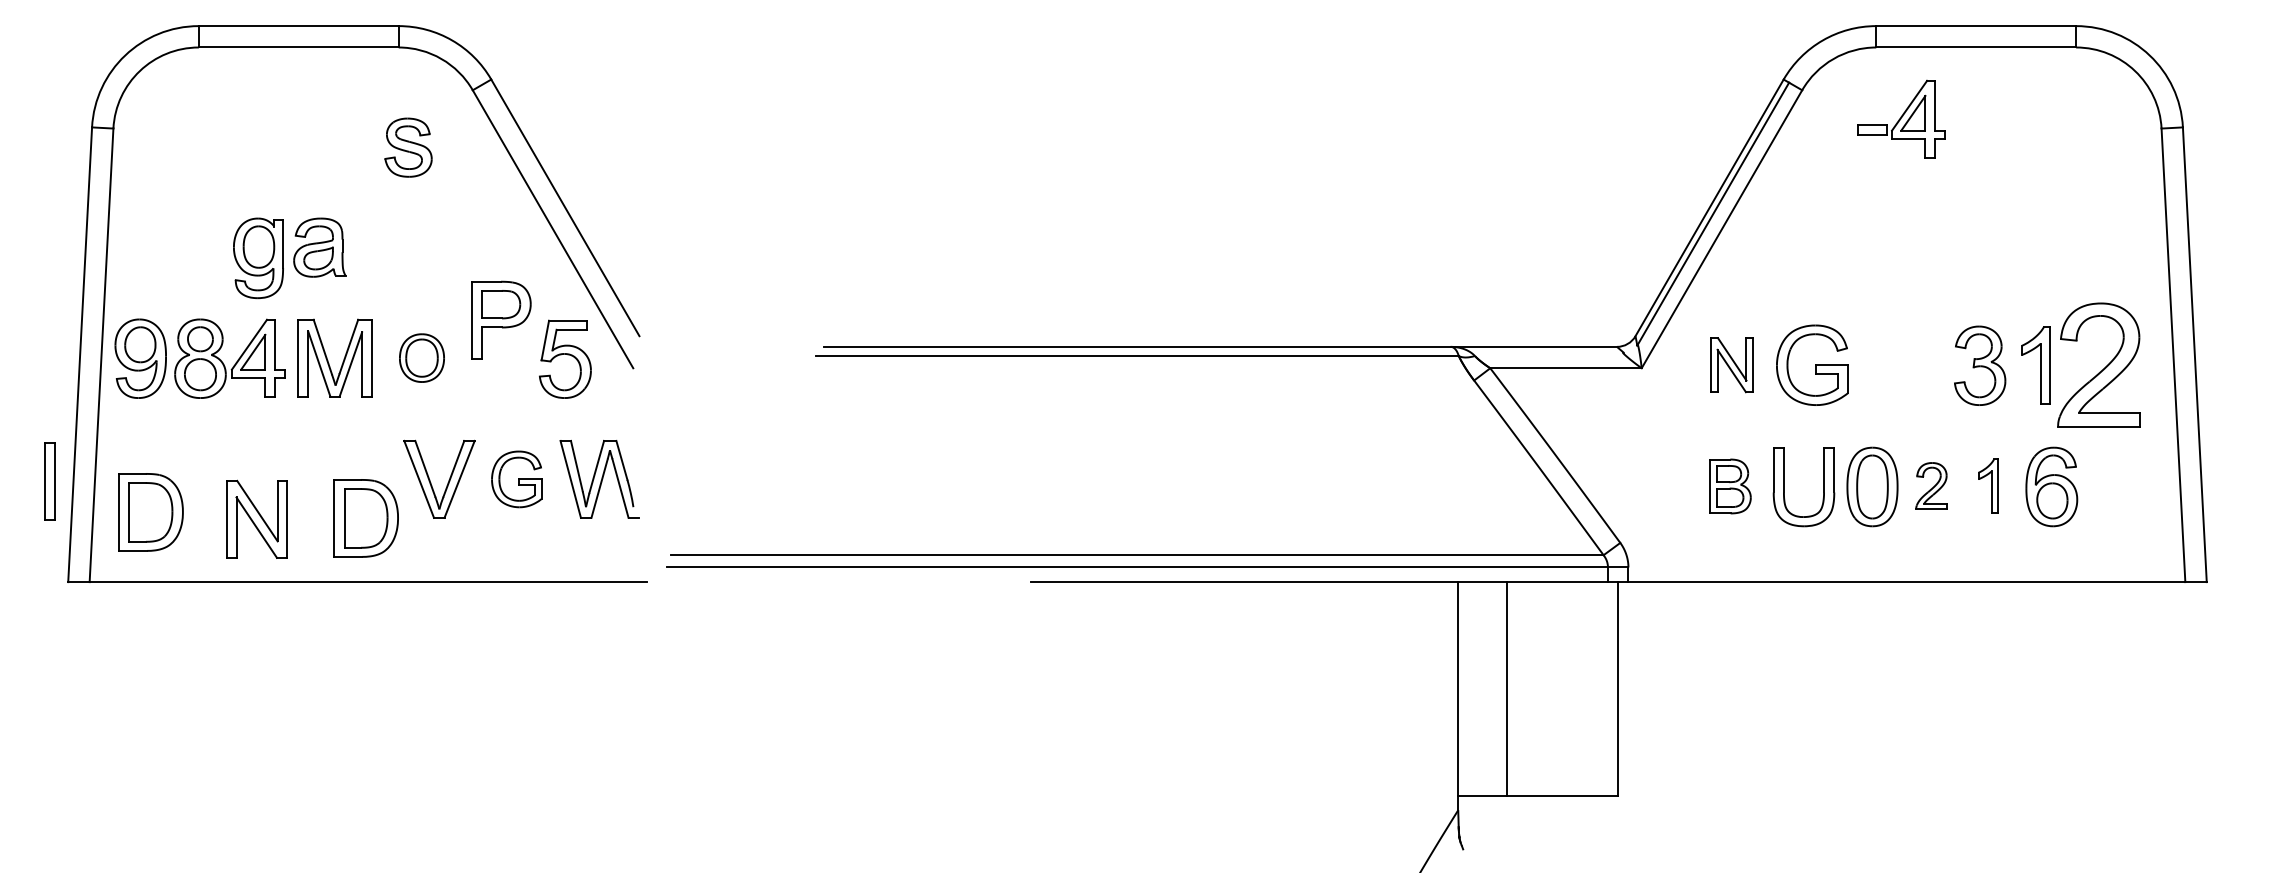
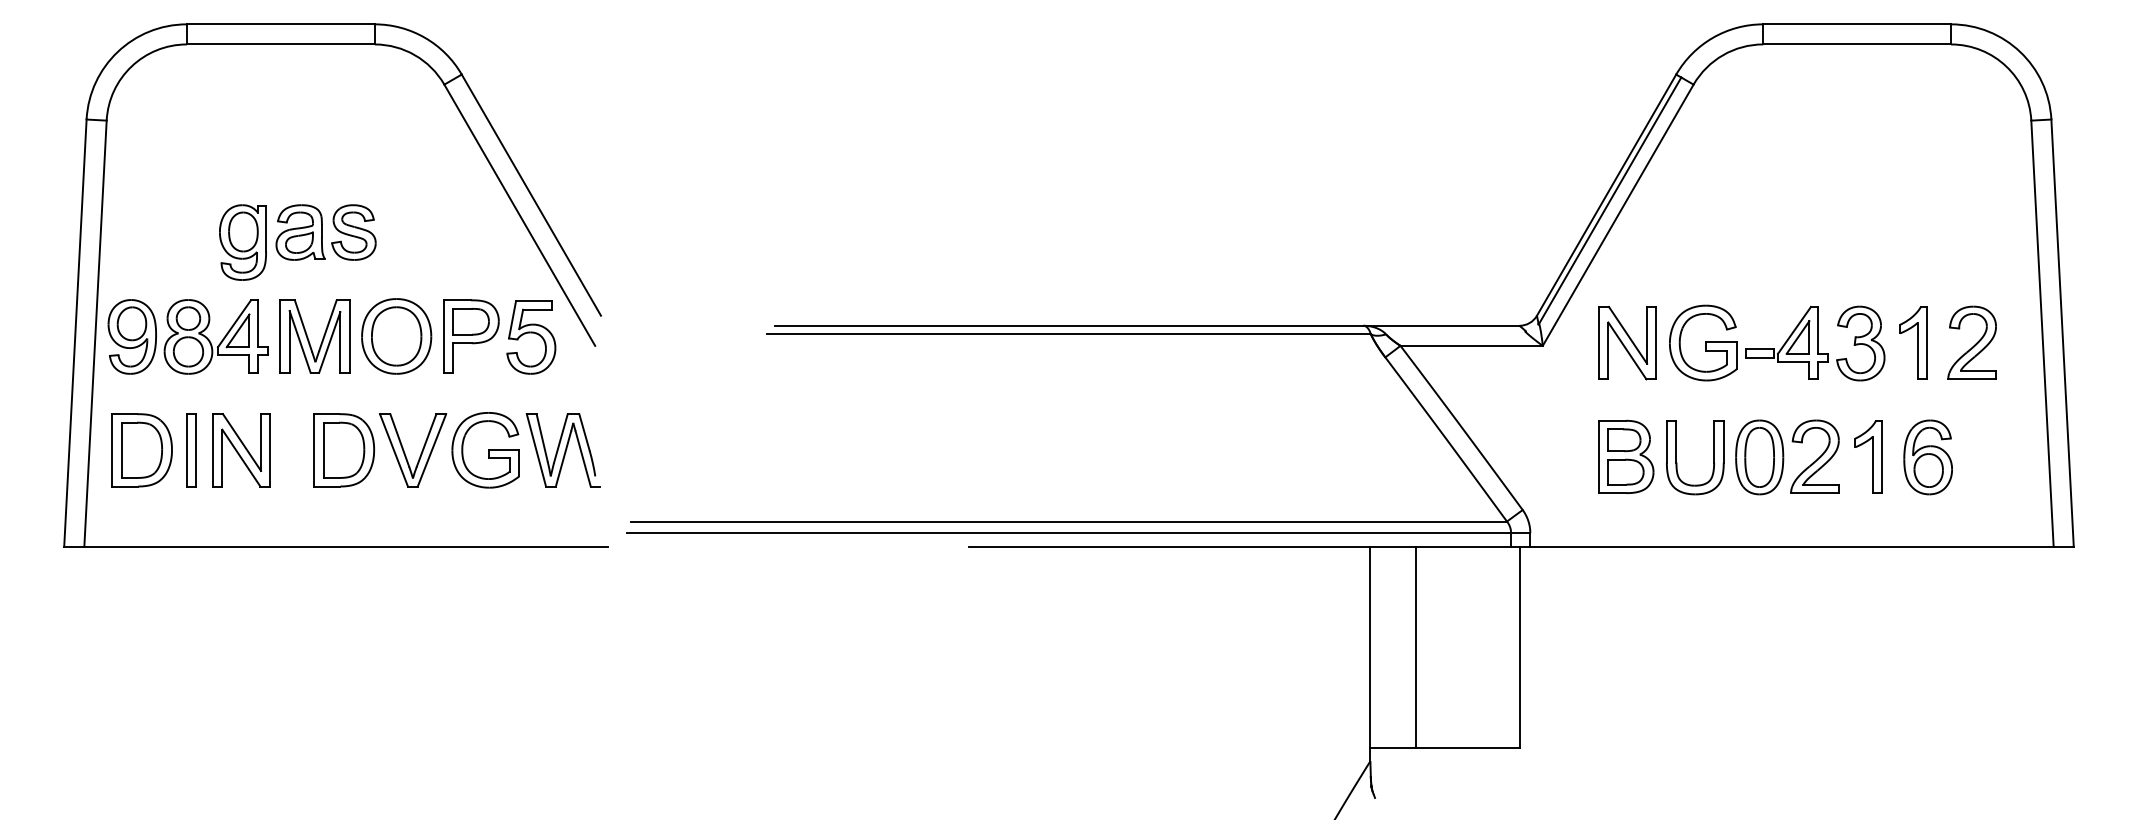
part: (1901, 118) -> (1786, 342), moved
part: (408, 147) -> (353, 232), moved
part: (501, 319) -> (471, 335), moved
part: (421, 357) -> (396, 335), size x1.67
part: (1731, 364) -> (1627, 342), size x1.43
part: (2098, 364) -> (1972, 342), size x0.62
part: (516, 479) -> (485, 450), size x1.43
part: (49, 481) -> (191, 450), moved
part: (1931, 485) -> (1815, 456), size x1.67
part: (1730, 486) -> (1626, 456), size x1.43
part: (1988, 486) -> (1868, 456), size x1.43
part: (150, 512) -> (141, 450), moved
part: (256, 518) -> (241, 449), moved
part: (365, 518) -> (343, 450), moved

